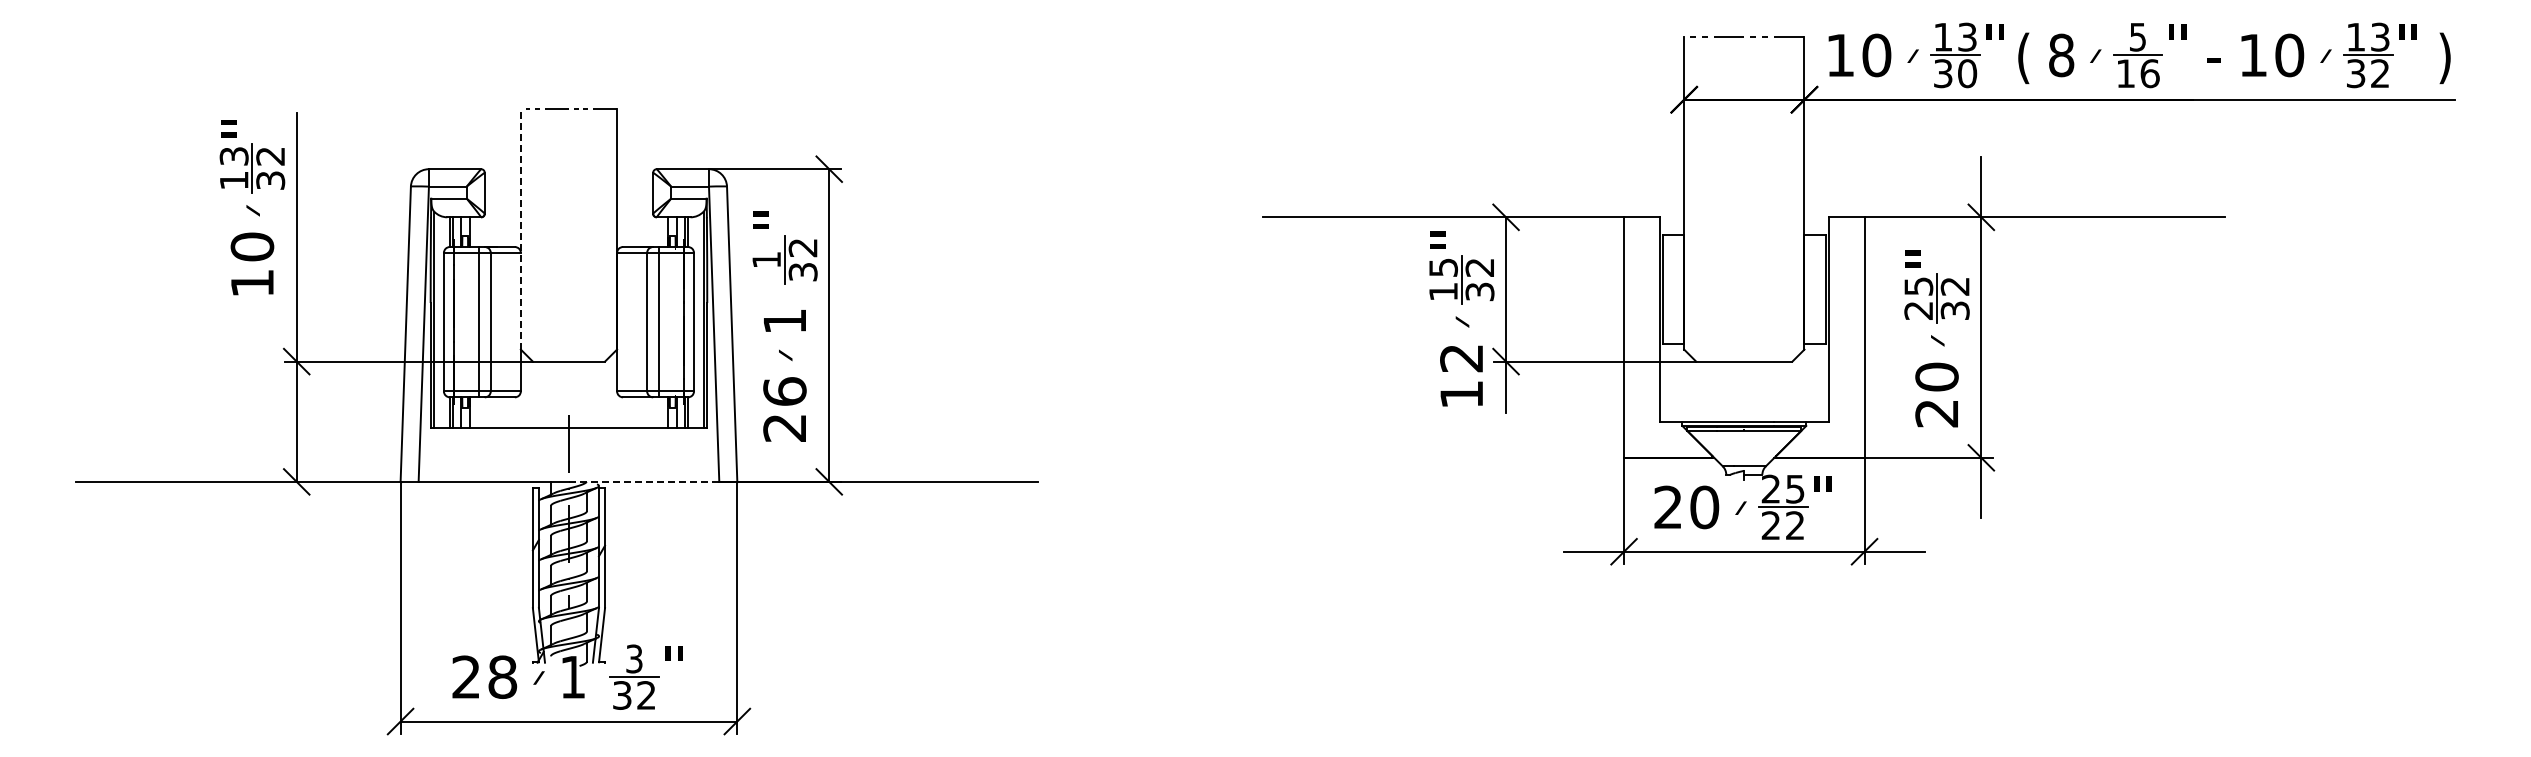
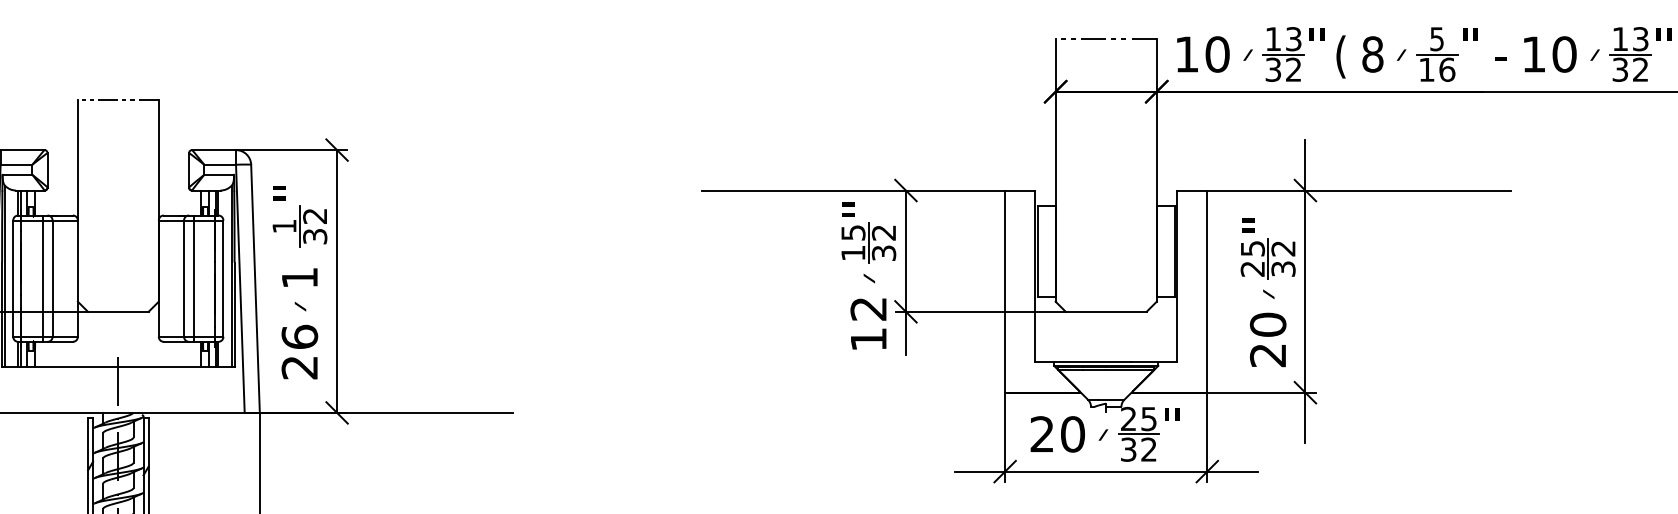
text: (1967, 73) -> (1293, 69), 30 -> 32
line: (520, 228) -> (77, 199), dashed -> solid
line: (643, 481) -> (180, 412), dashed -> solid
text: (1770, 525) -> (1128, 449), 22 -> 32

